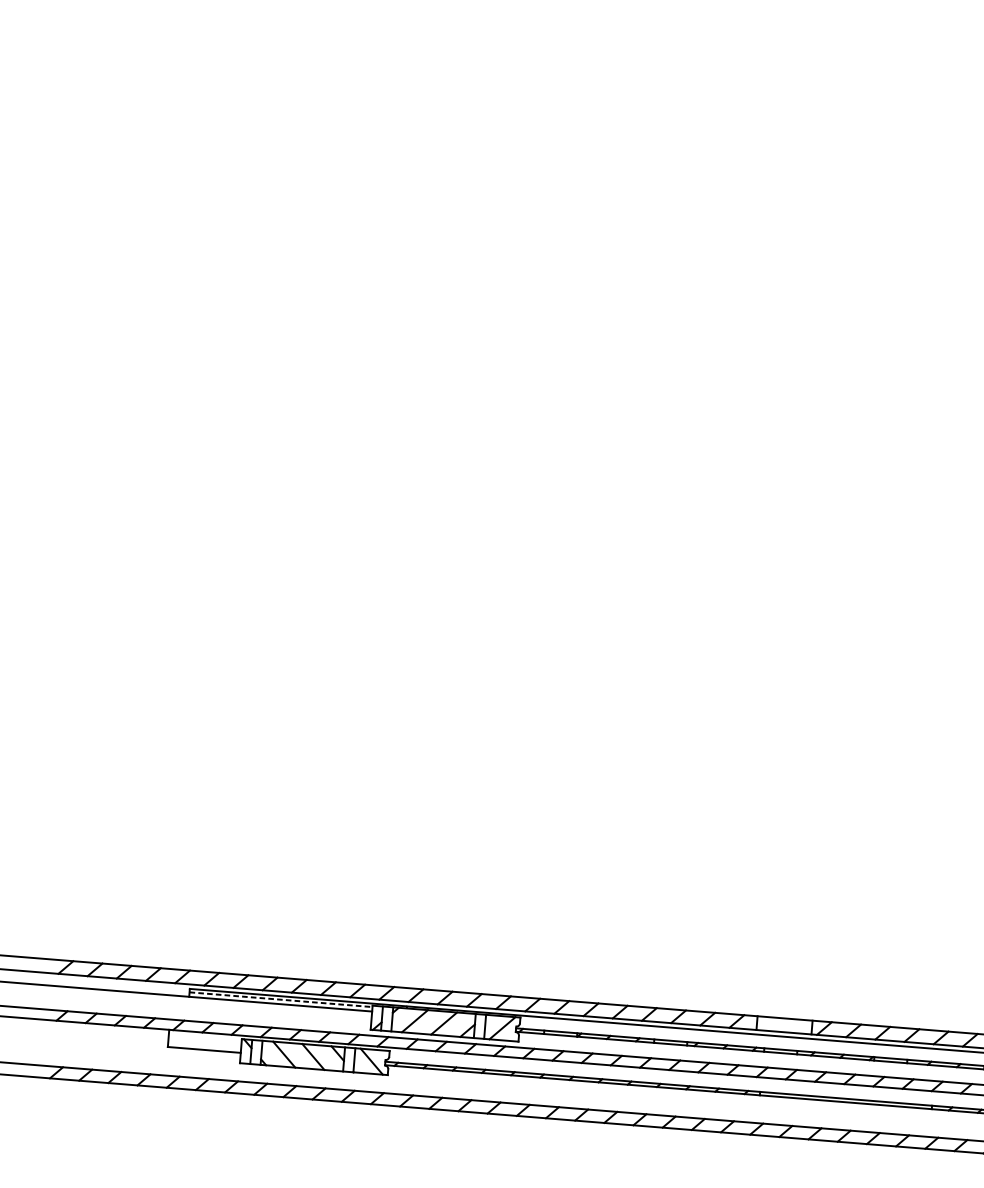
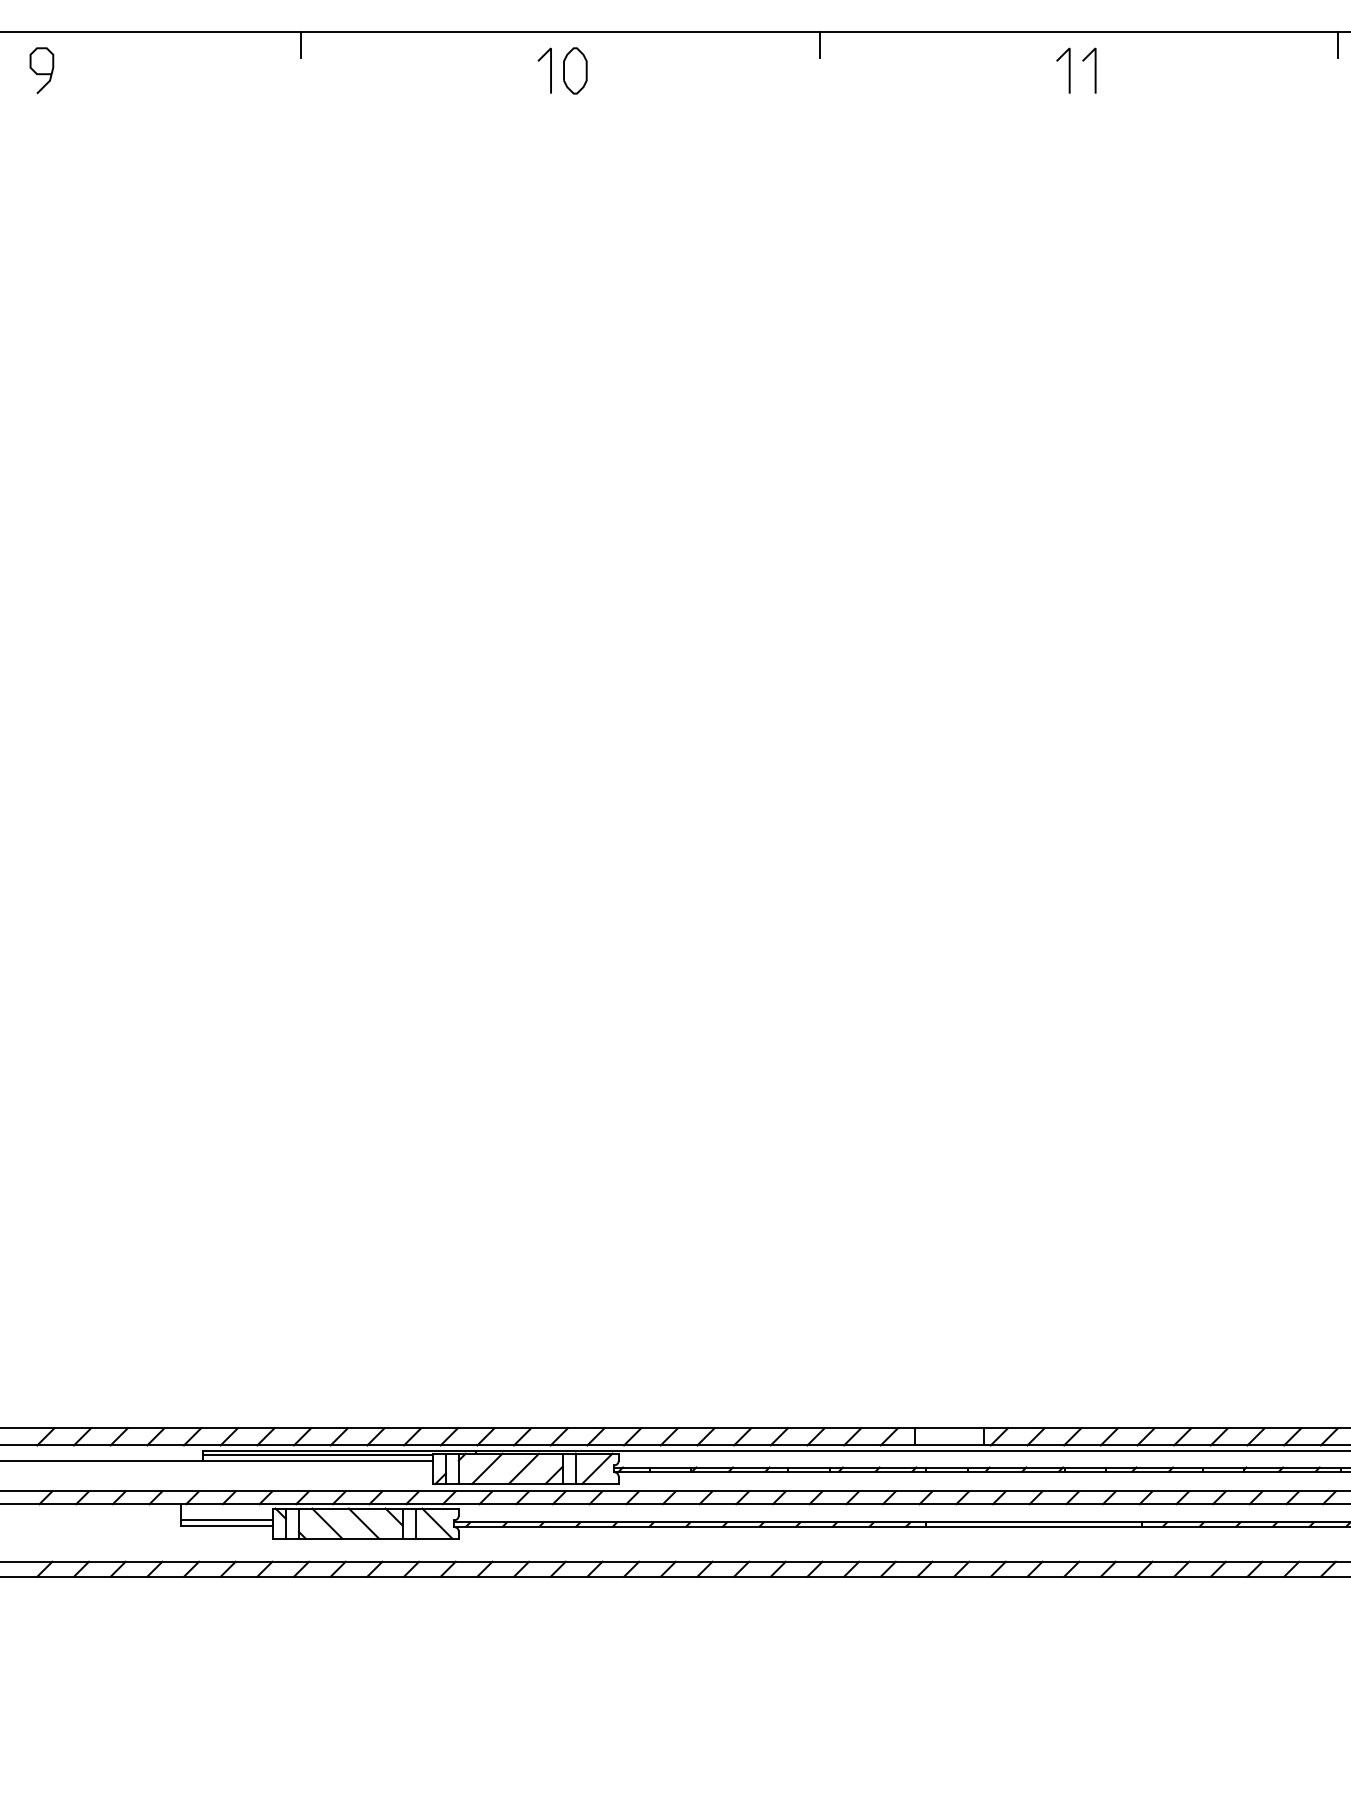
line: (280, 999) -> (317, 1455), dashed -> solid
line: (204, 1045) -> (226, 1520), added

